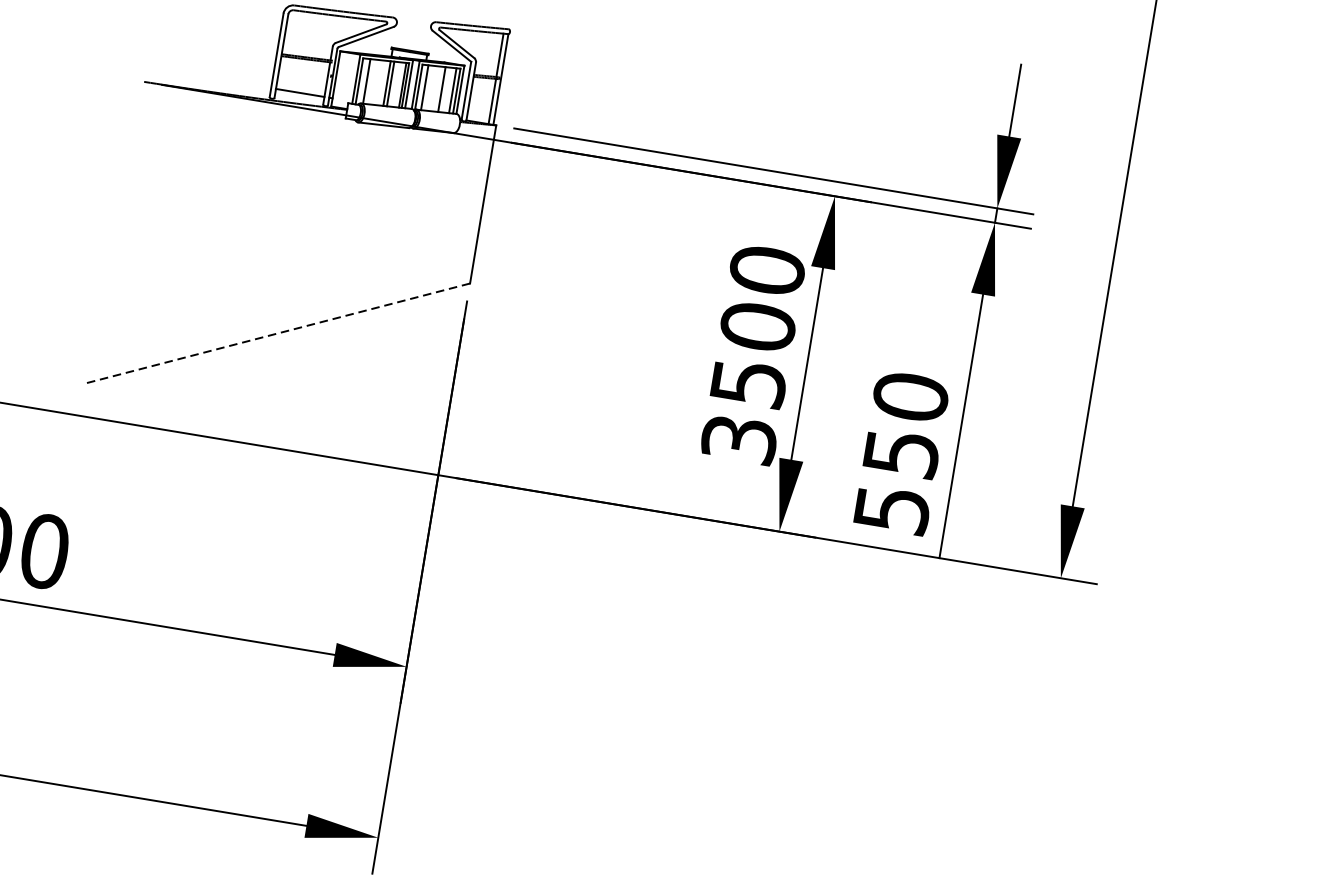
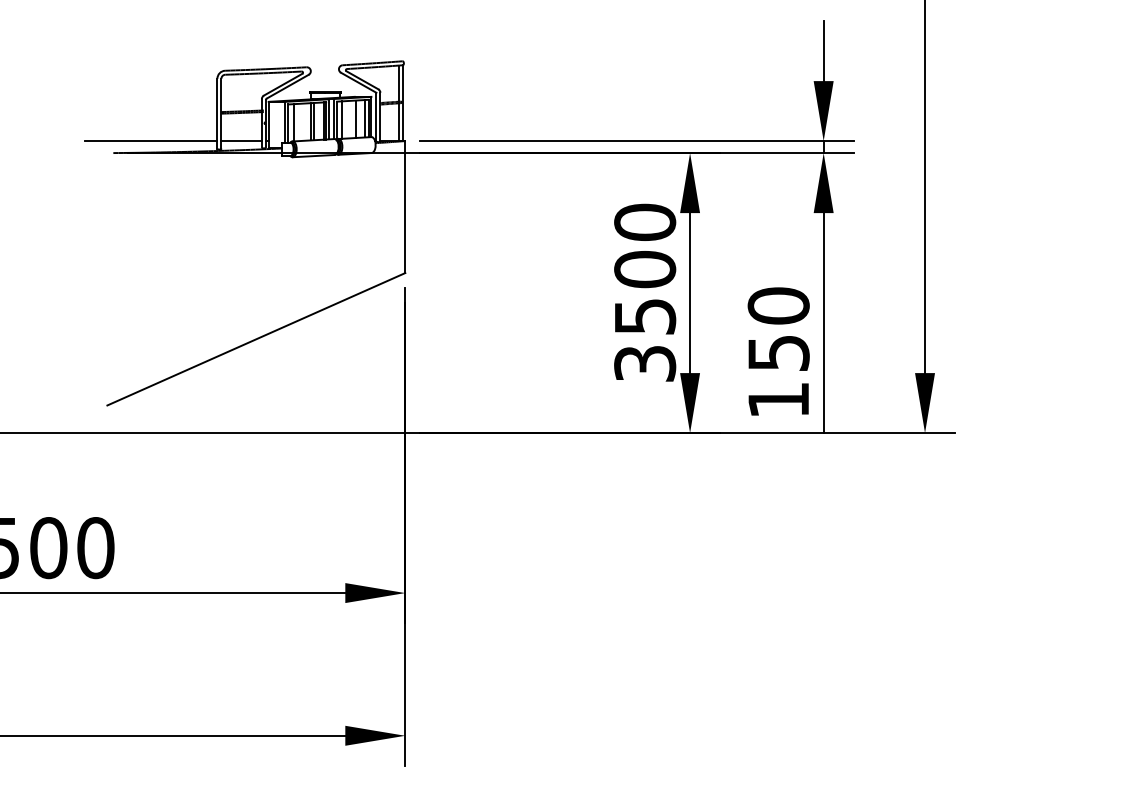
line: (192, 75) -> (151, 141), added
line: (278, 333) -> (256, 339), dashed -> solid
text: (891, 510) -> (778, 400), 550 -> 150

